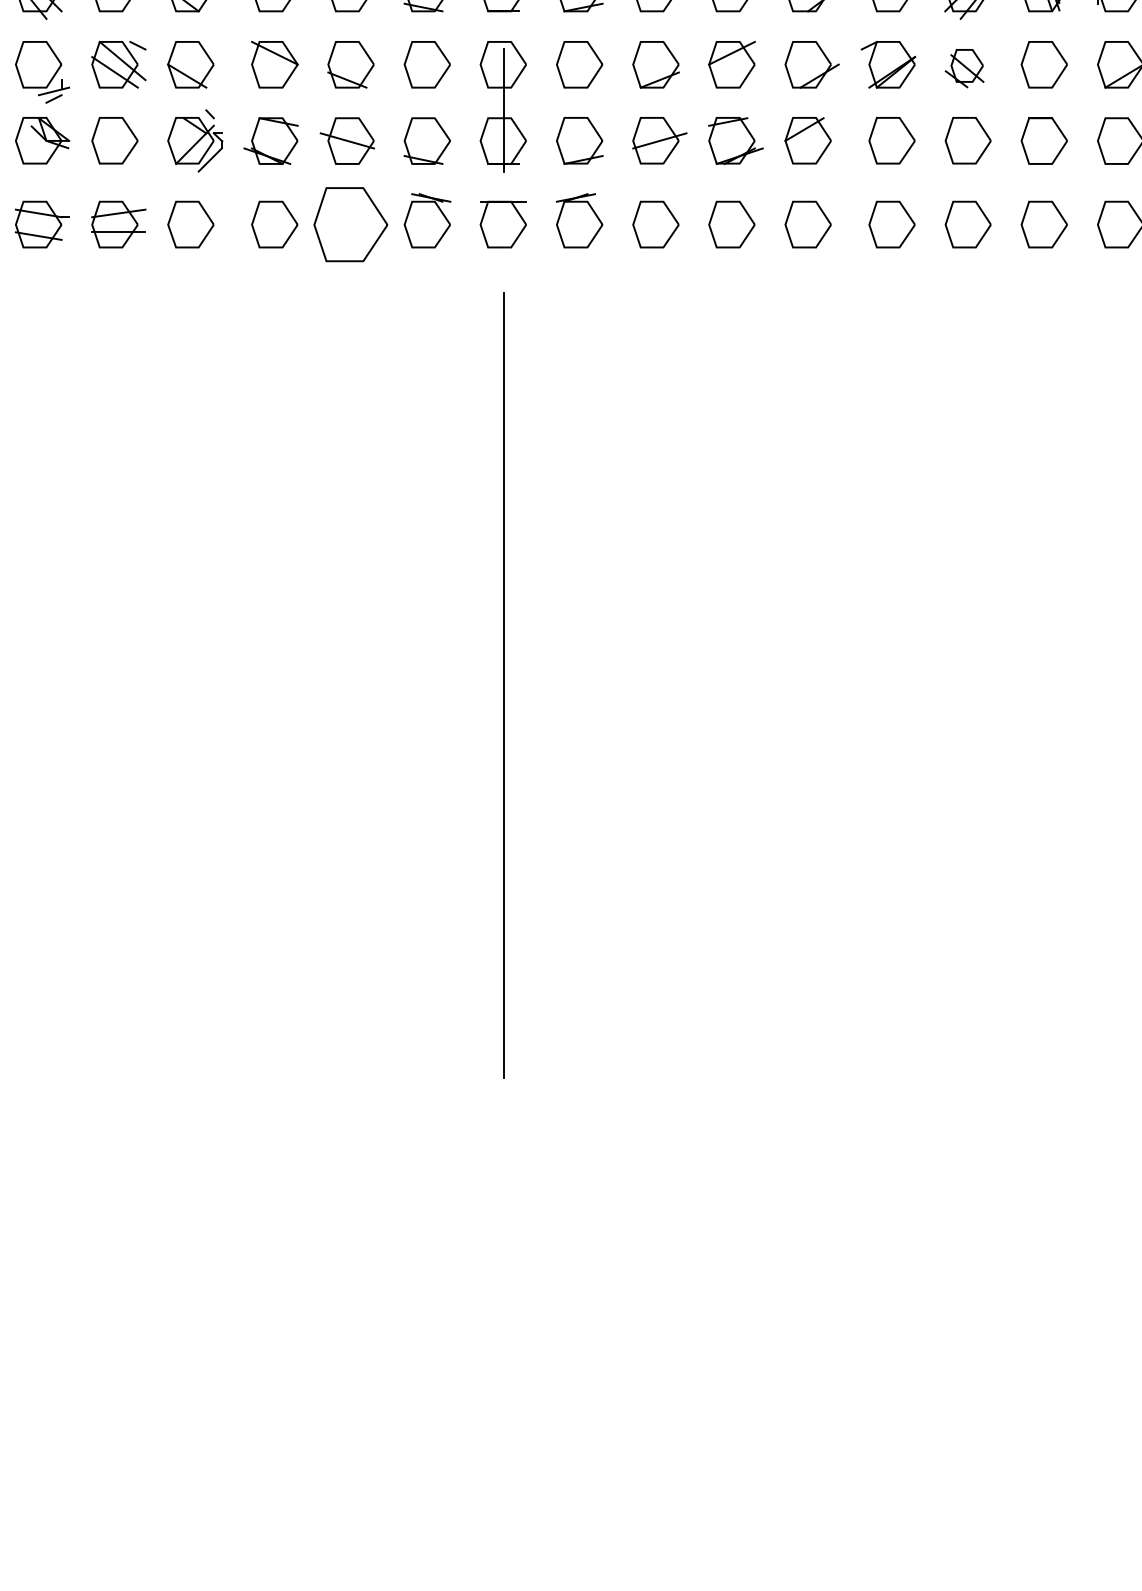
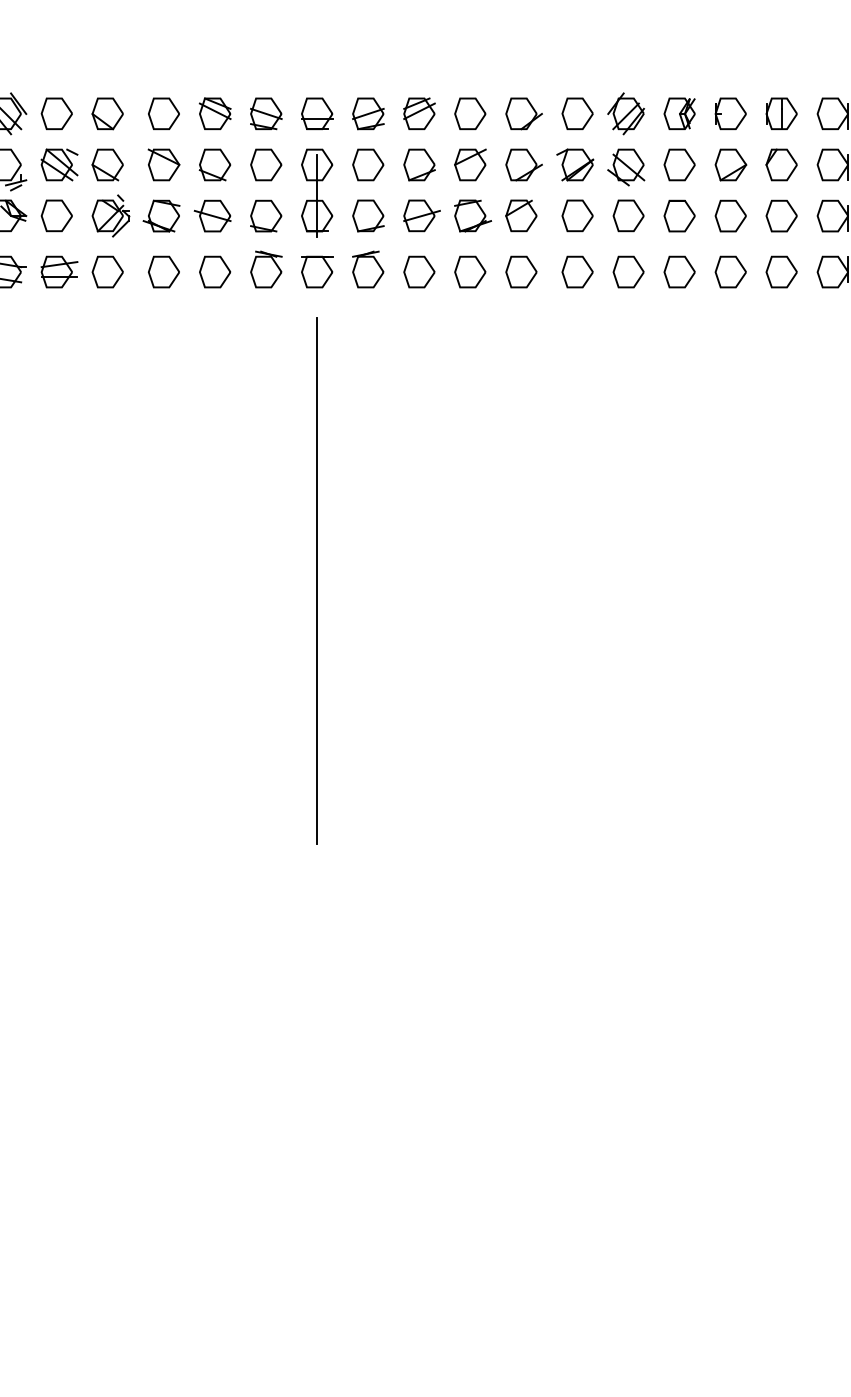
part: (964, 68) -> (626, 167), size x1.43
part: (351, 223) -> (215, 271), size x0.62

